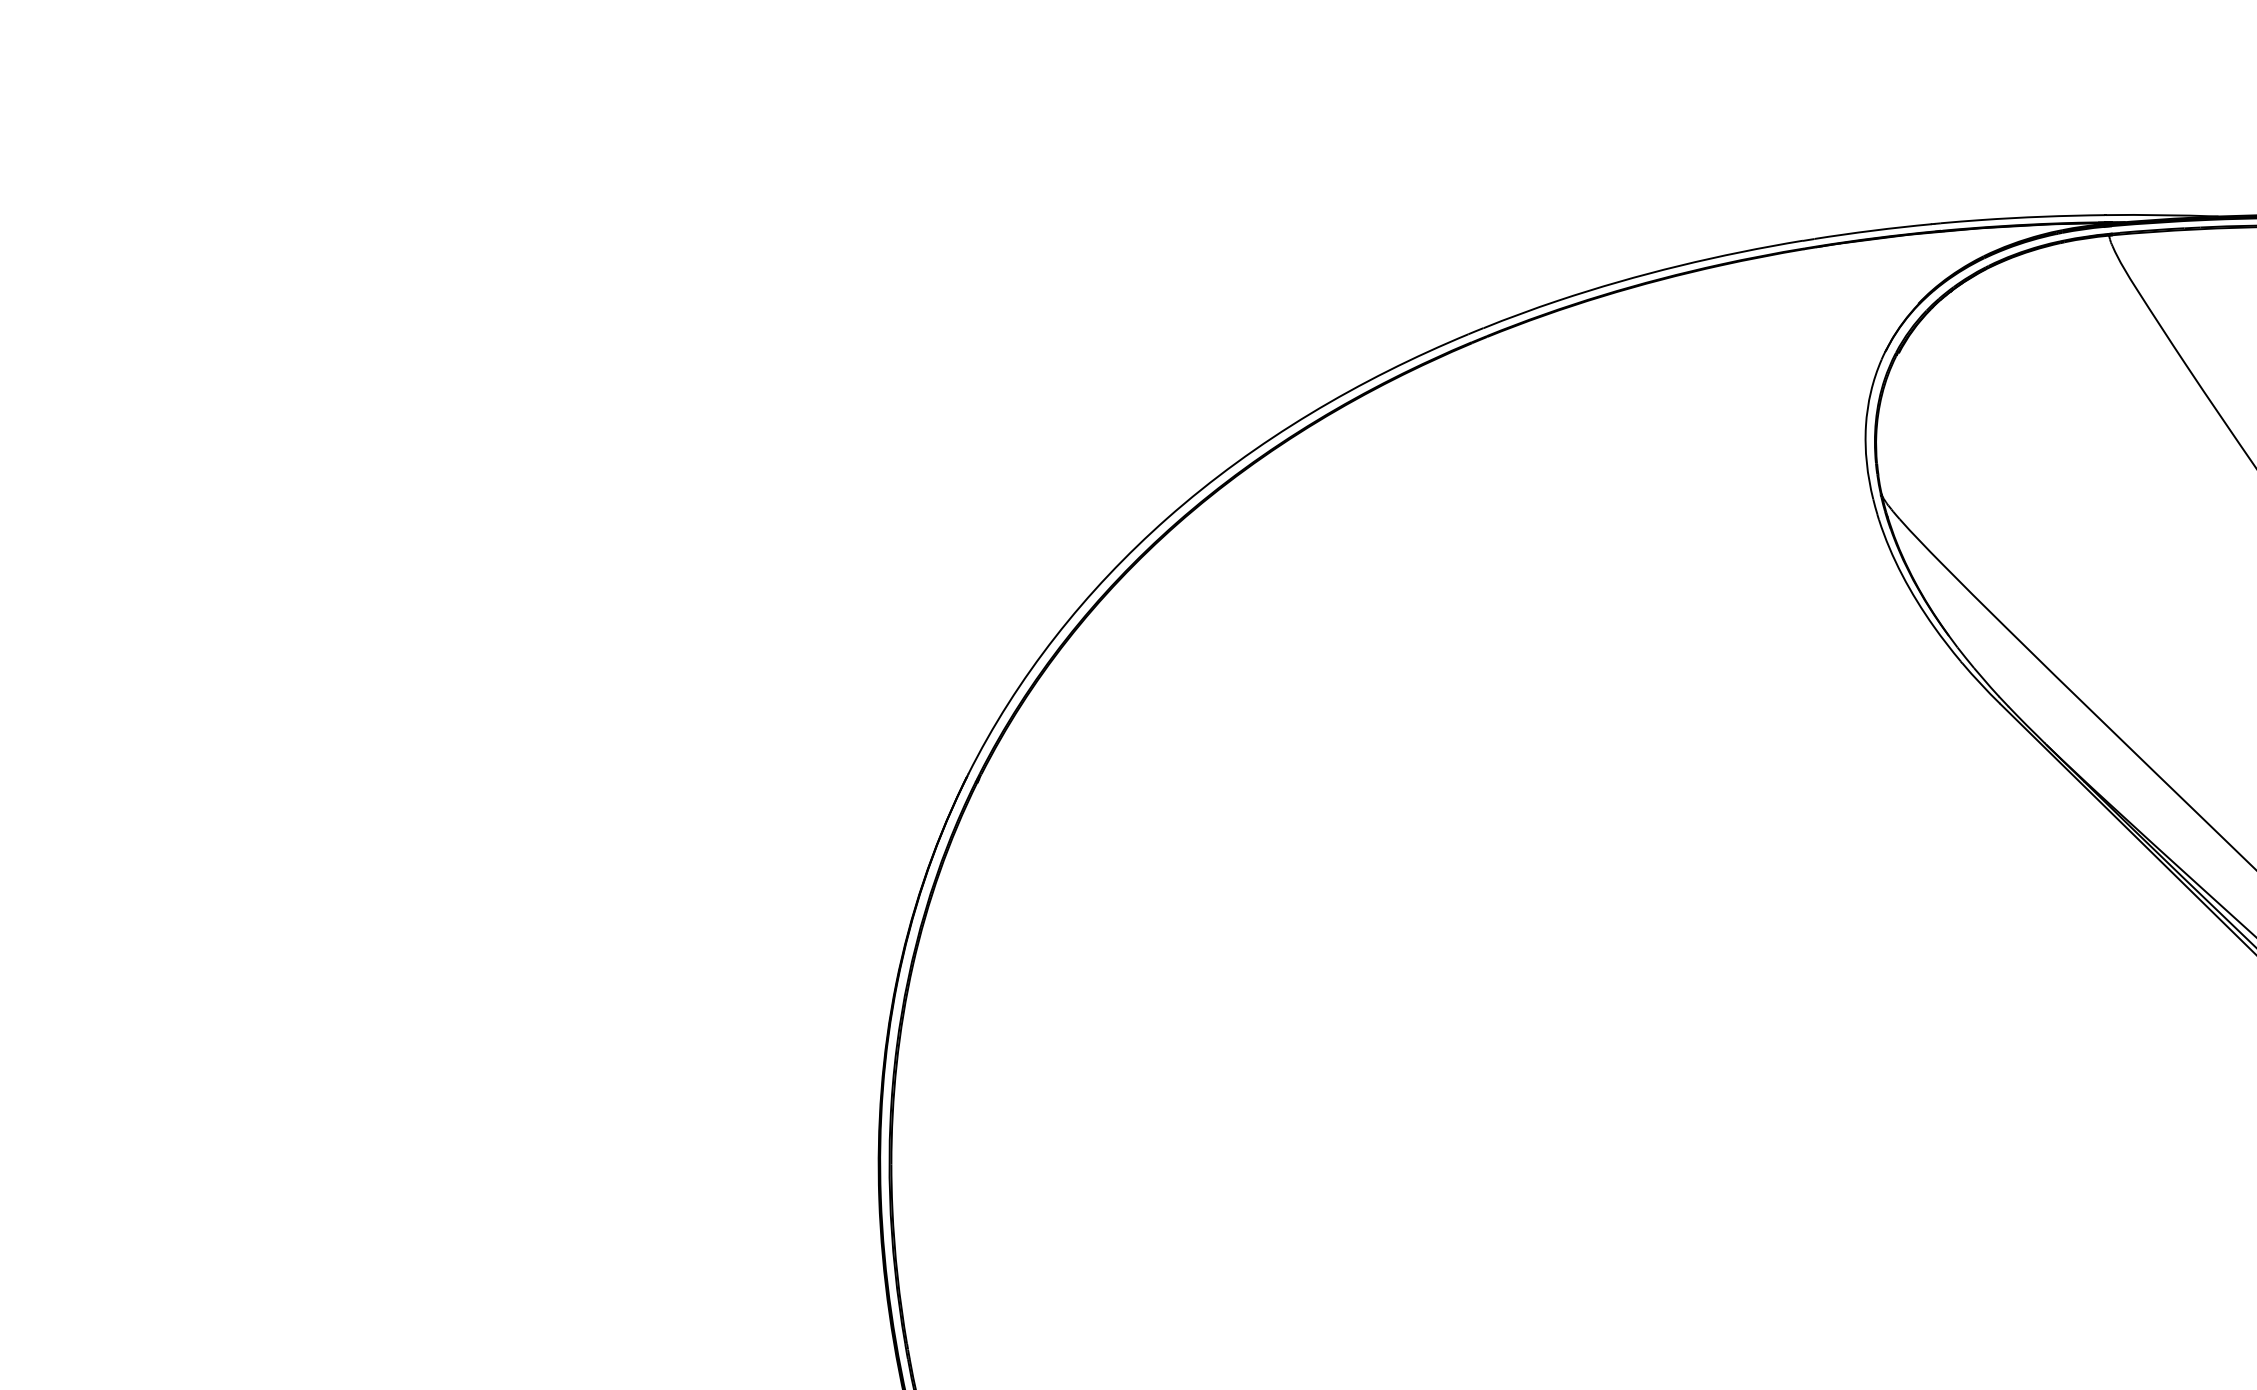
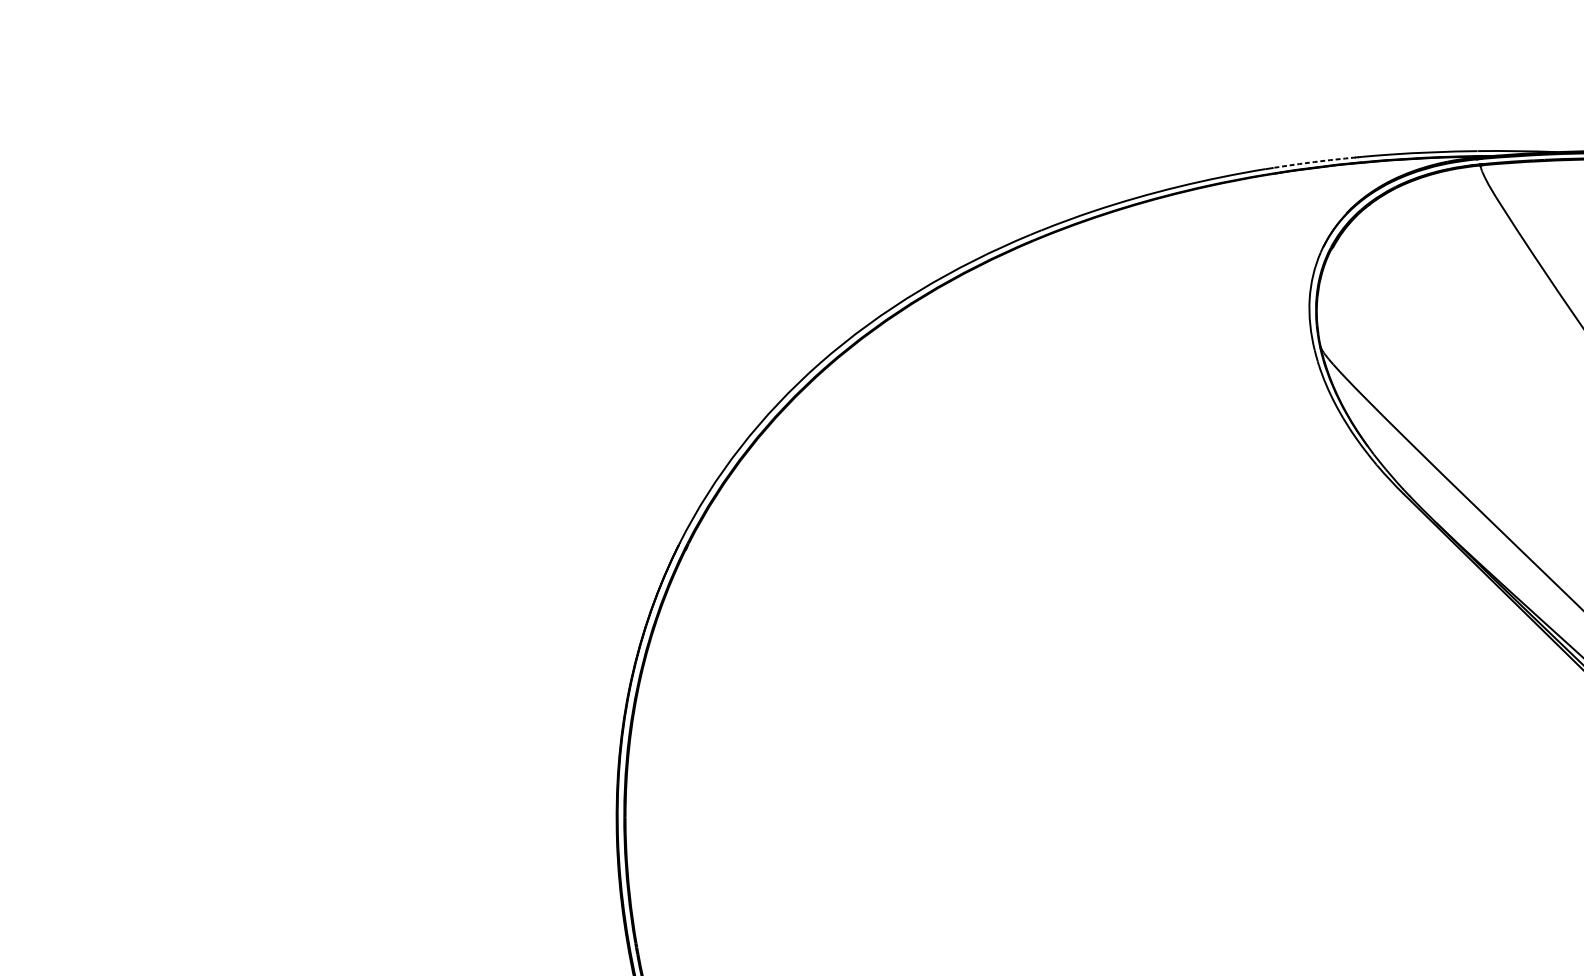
arc: (1873, 230) -> (1314, 161), solid -> dashed

